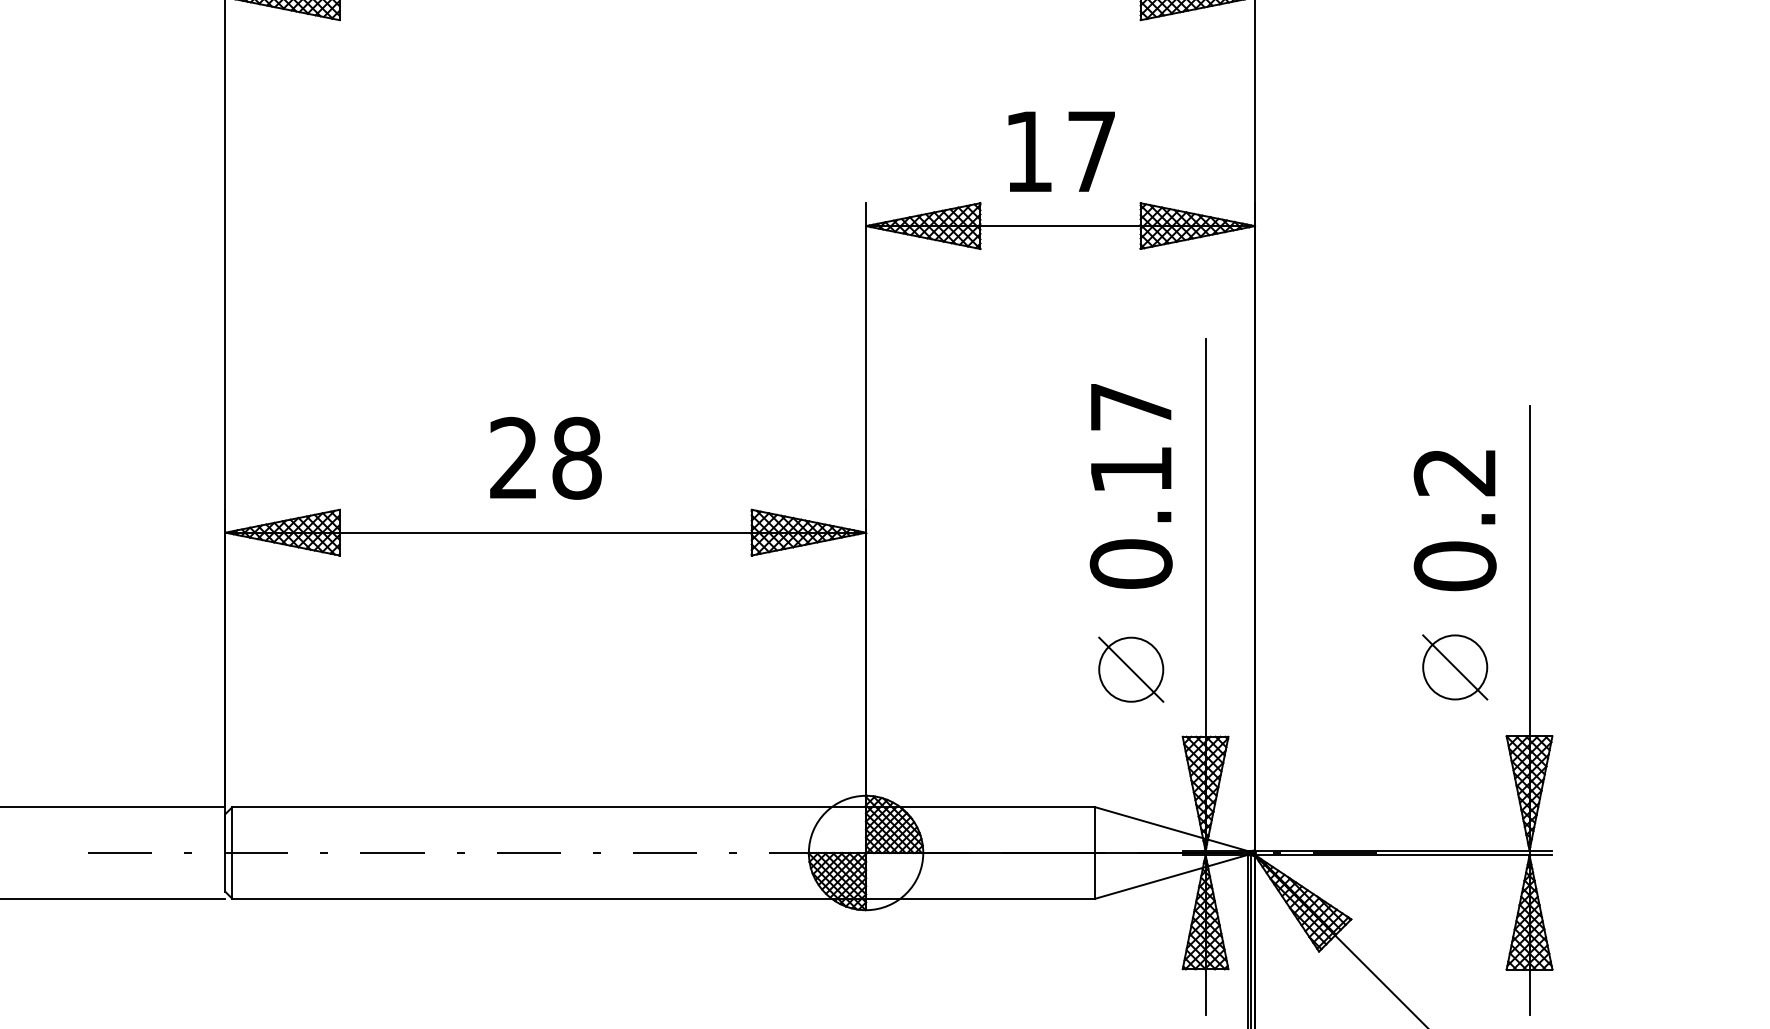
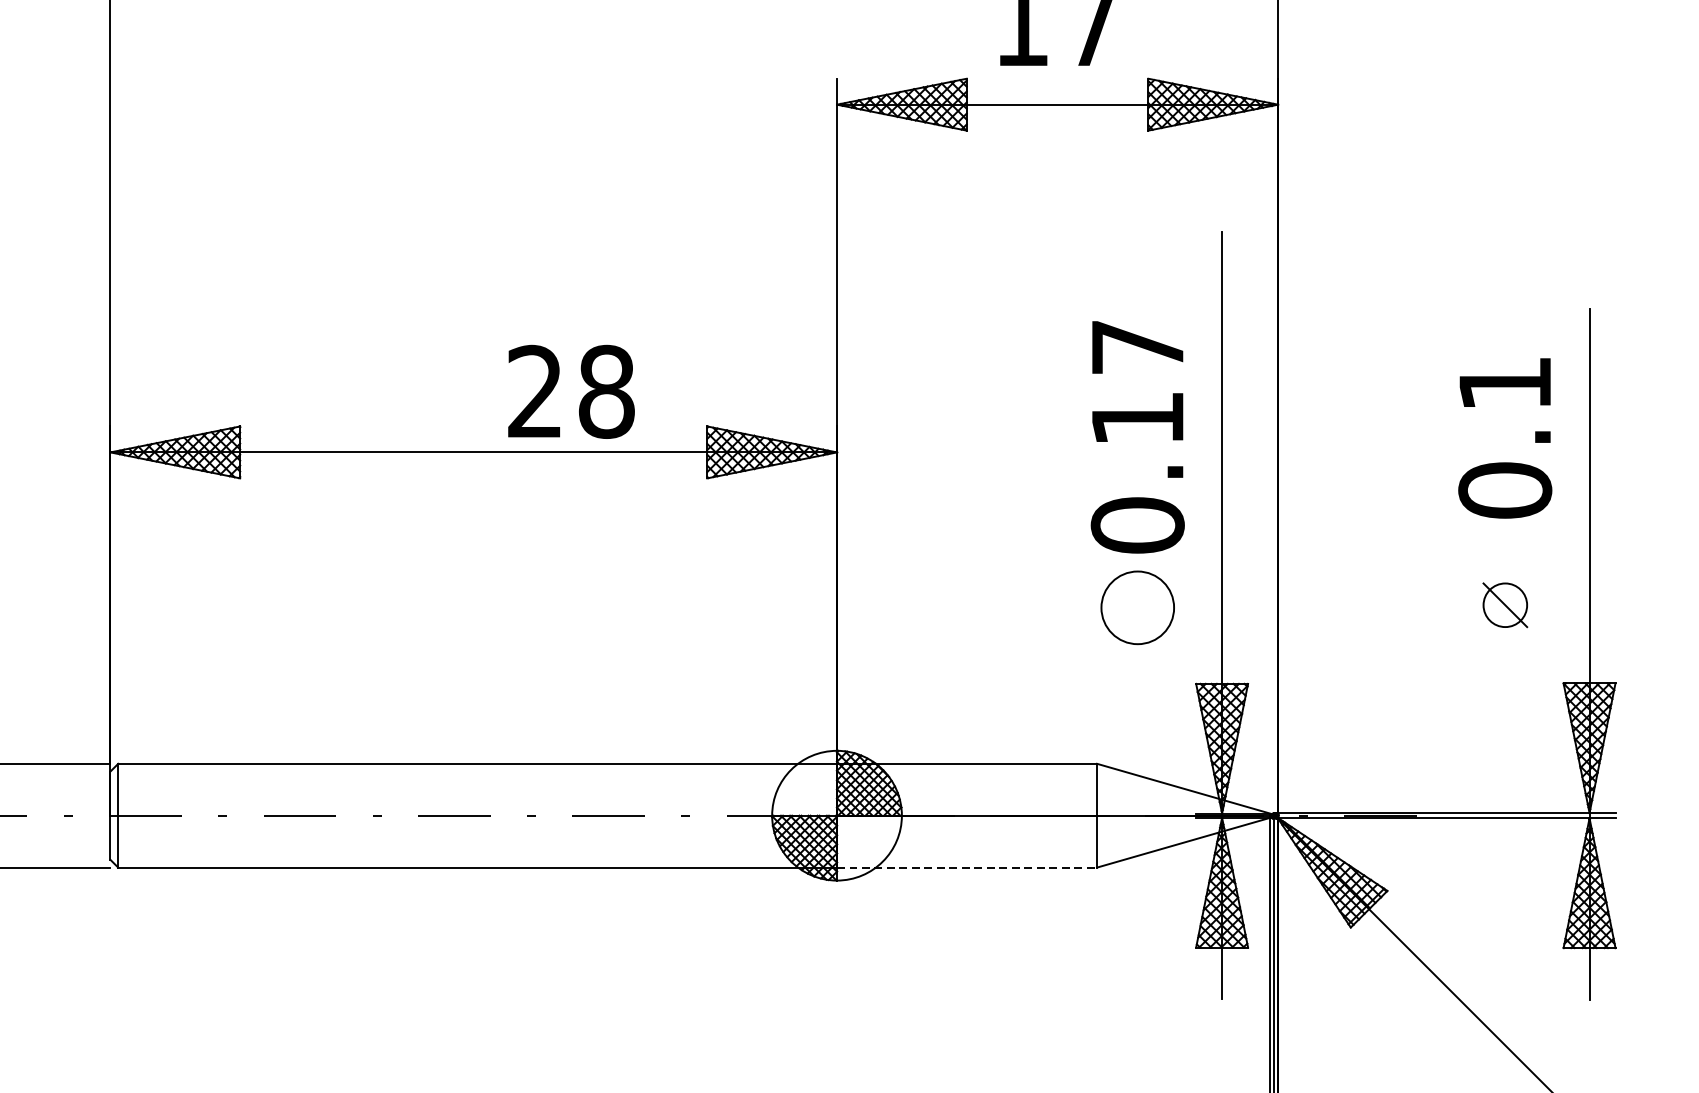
text: (545, 457) -> (570, 390), moved
text: (1454, 472) -> (1504, 384), 0.2 -> 0.1
text: (1130, 486) -> (1136, 437), moved
part: (1455, 667) -> (1505, 605), size x0.6
line: (1131, 669) -> (1138, 607), removed
line: (980, 898) -> (966, 867), solid -> dashed

